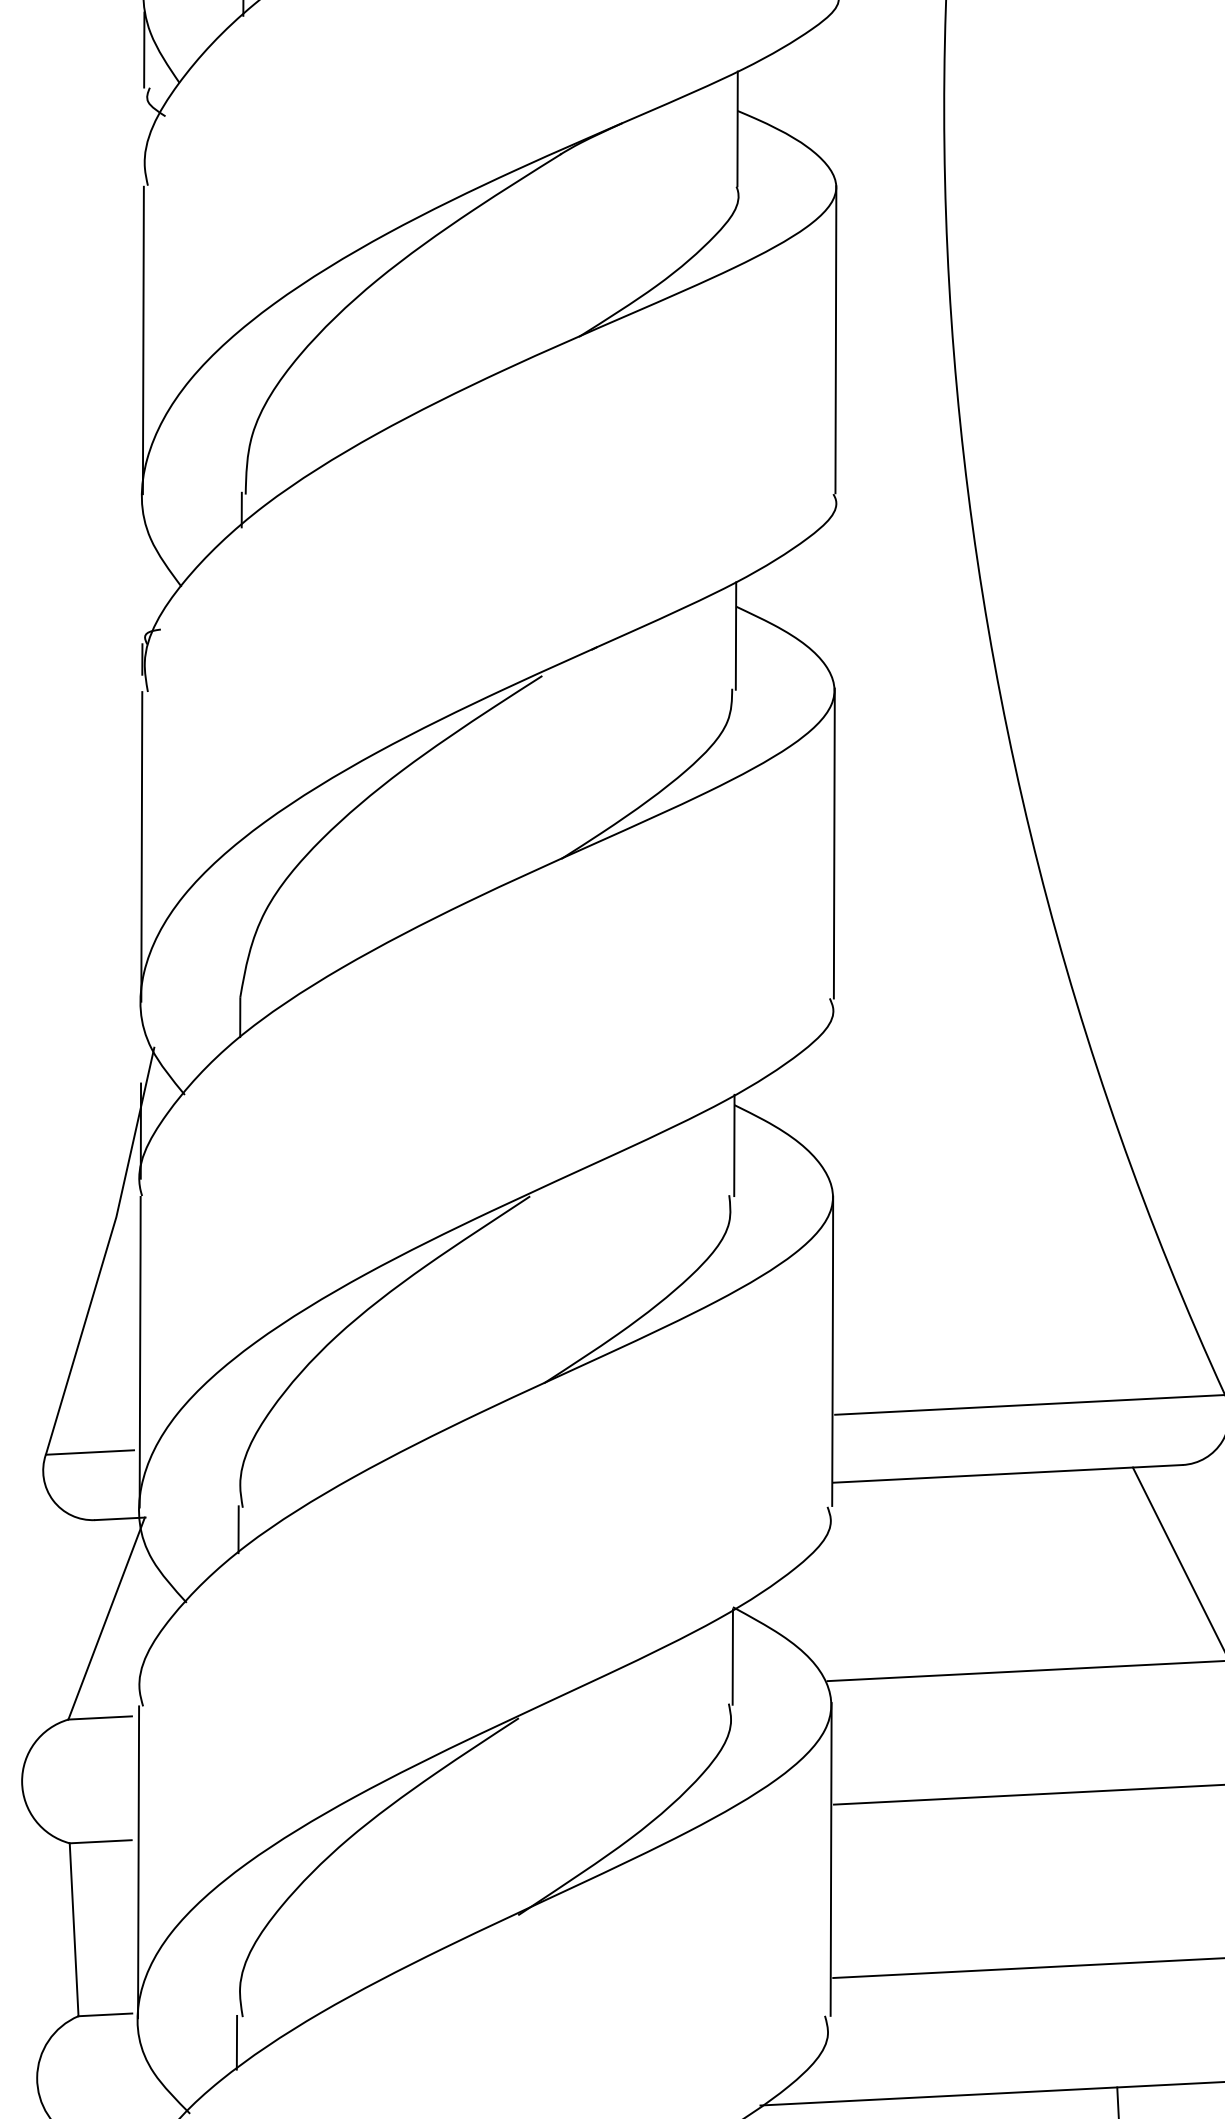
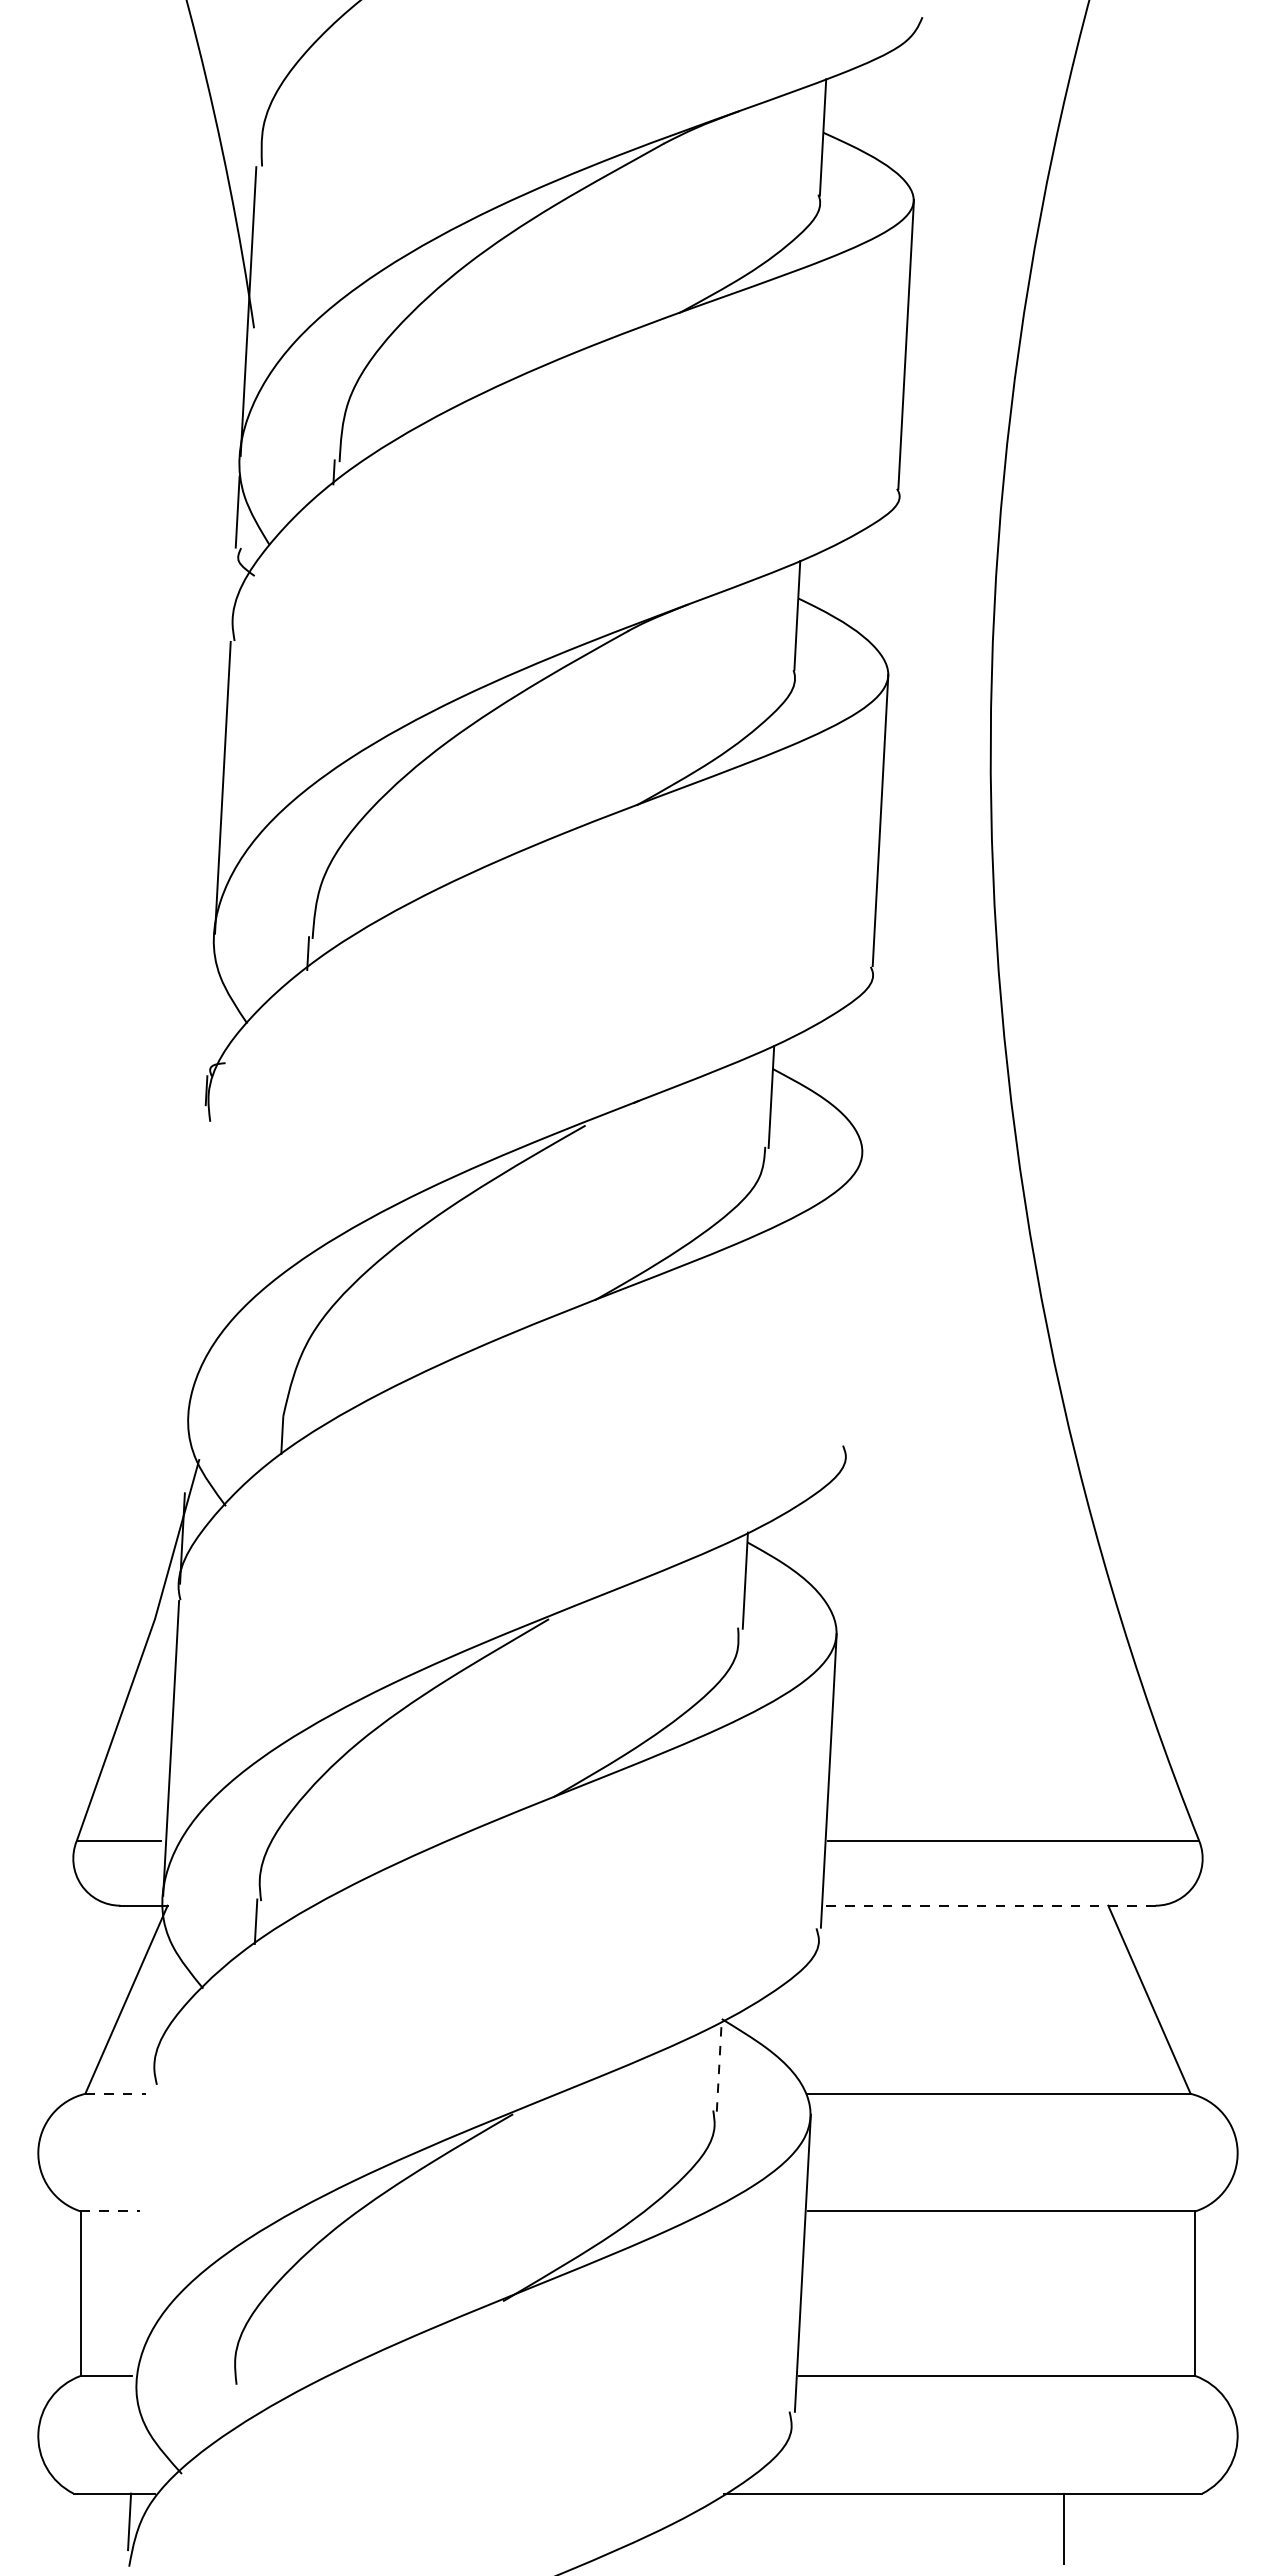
line: (833, 843) -> (854, 1298), removed
line: (141, 846) -> (196, 1268), removed
line: (1008, 1473) -> (989, 1905), solid -> dashed
line: (733, 1656) -> (719, 2065), solid -> dashed
line: (101, 1717) -> (116, 2093), solid -> dashed
line: (101, 1841) -> (110, 2211), solid -> dashed
line: (138, 1862) -> (145, 2232), removed
line: (236, 2042) -> (229, 2408), removed

